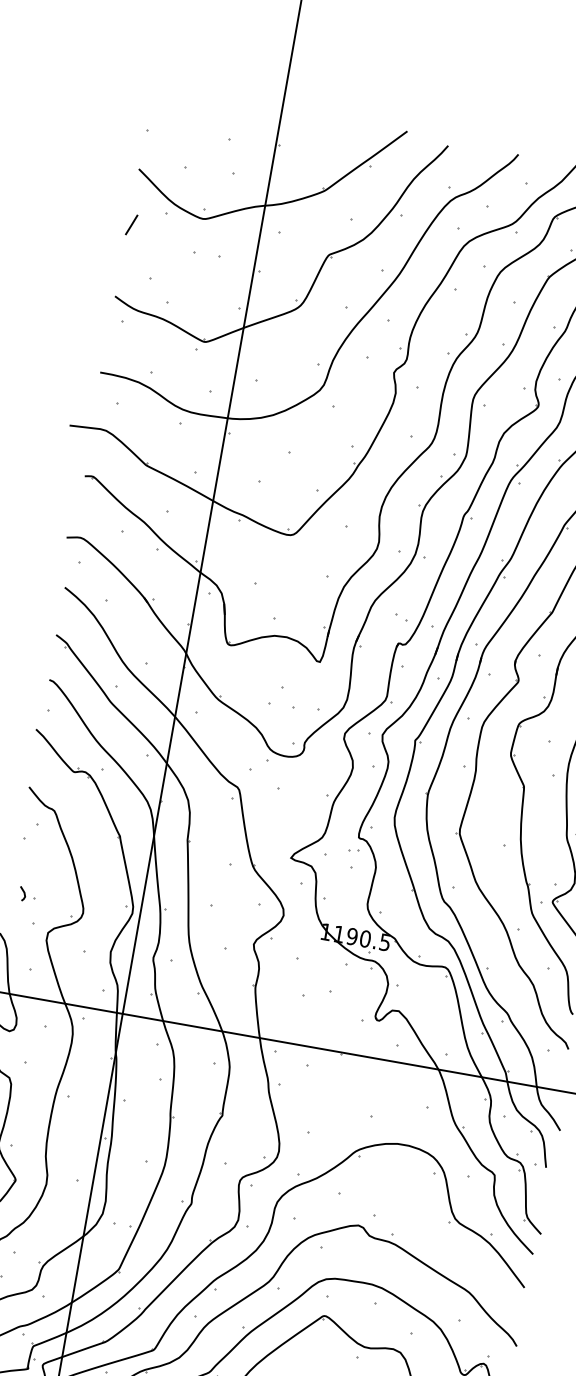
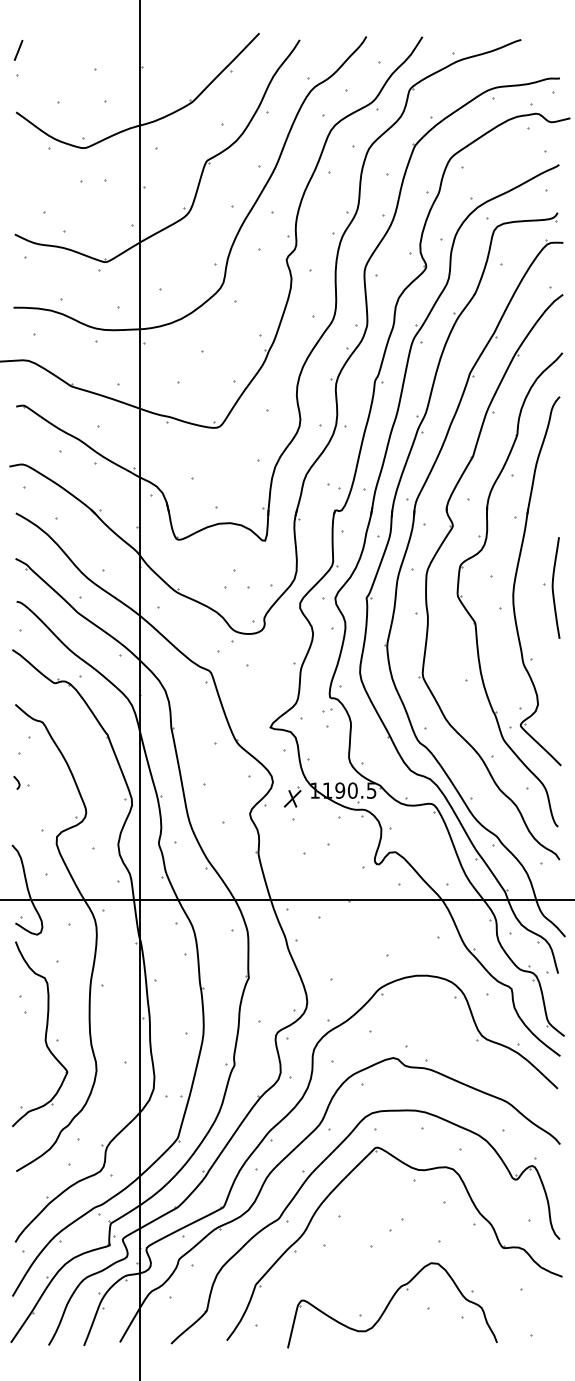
line: (131, 225) -> (18, 50), moved
part: (27, 894) -> (21, 782), moved
part: (301, 934) -> (292, 796), added

